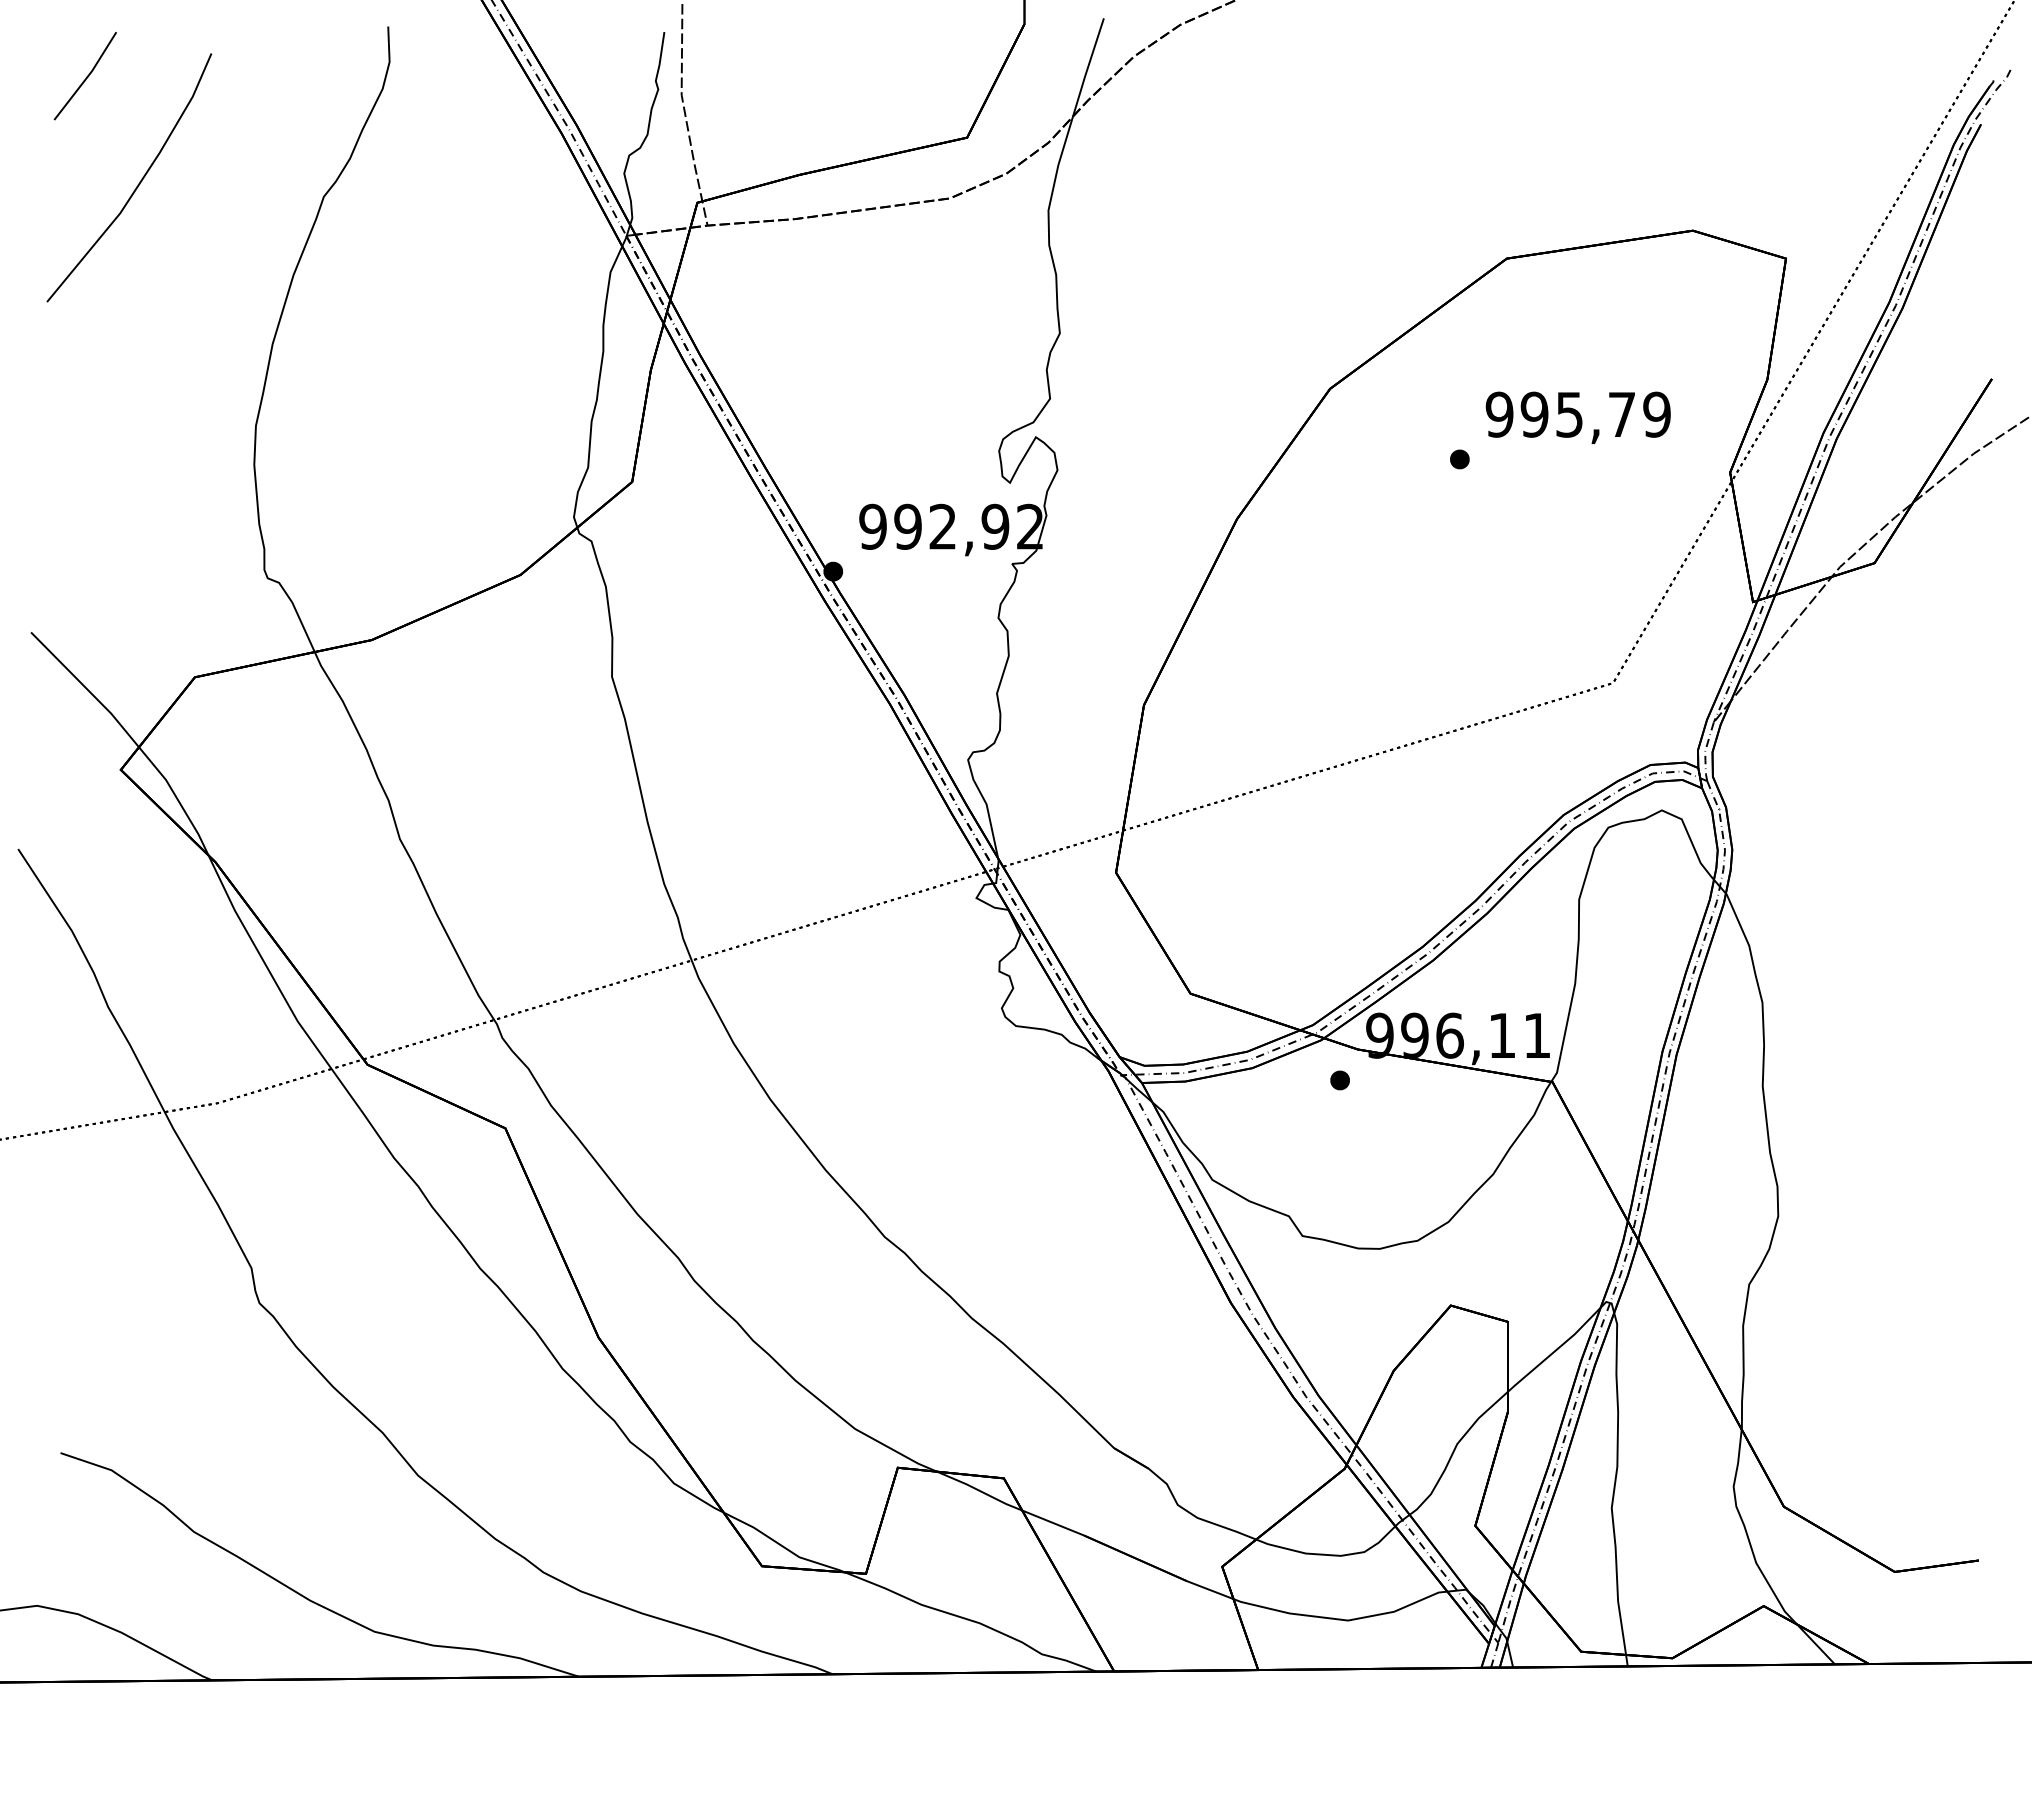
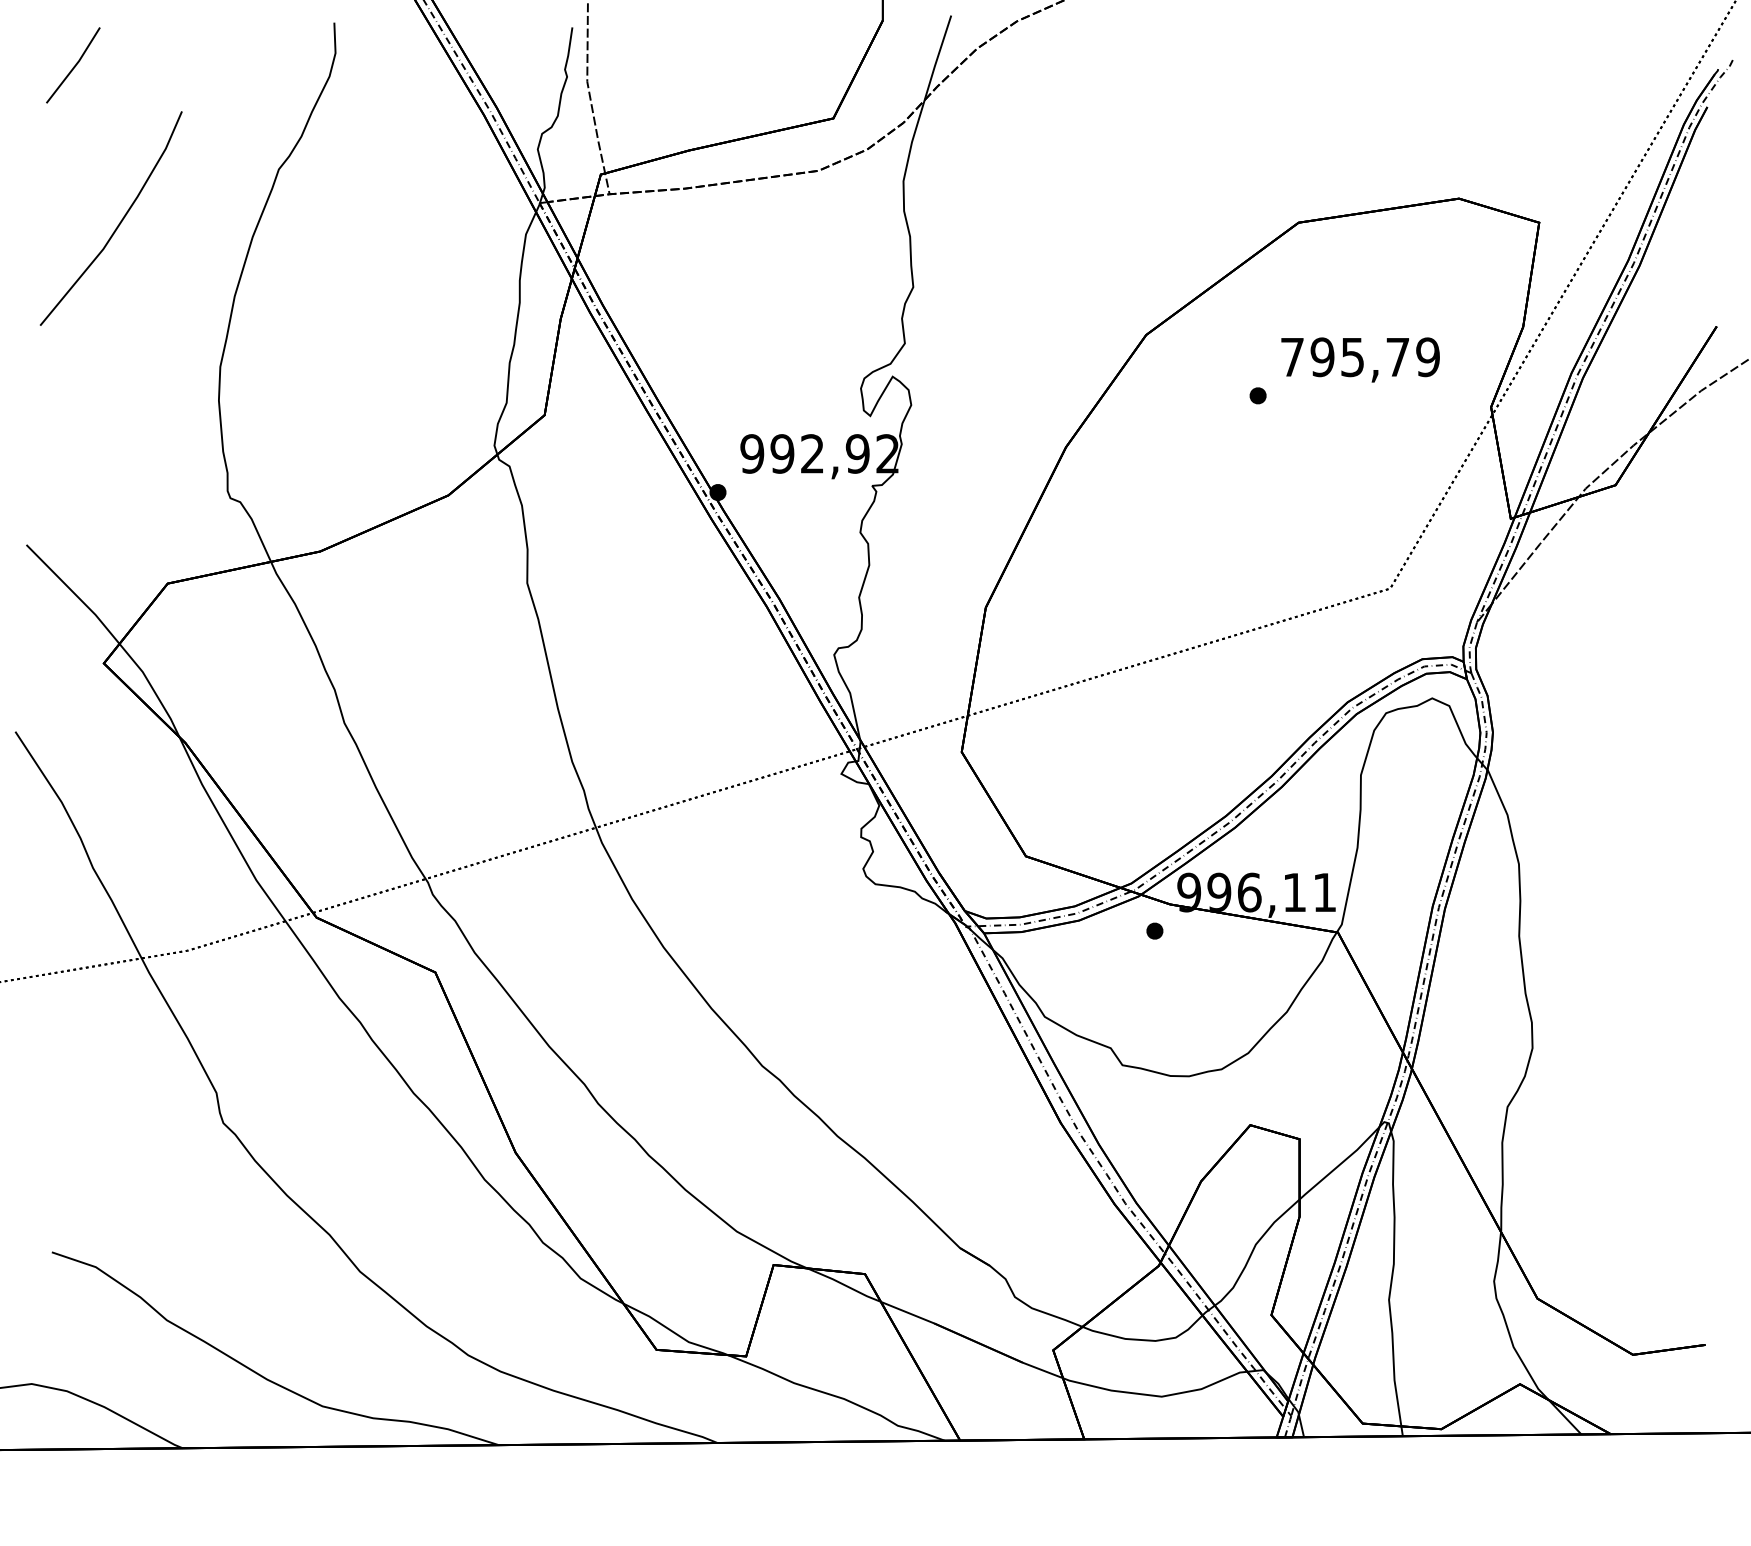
line: (137, 184) -> (118, 224), moved
text: (1499, 414) -> (1292, 357), 995,79 -> 795,79

